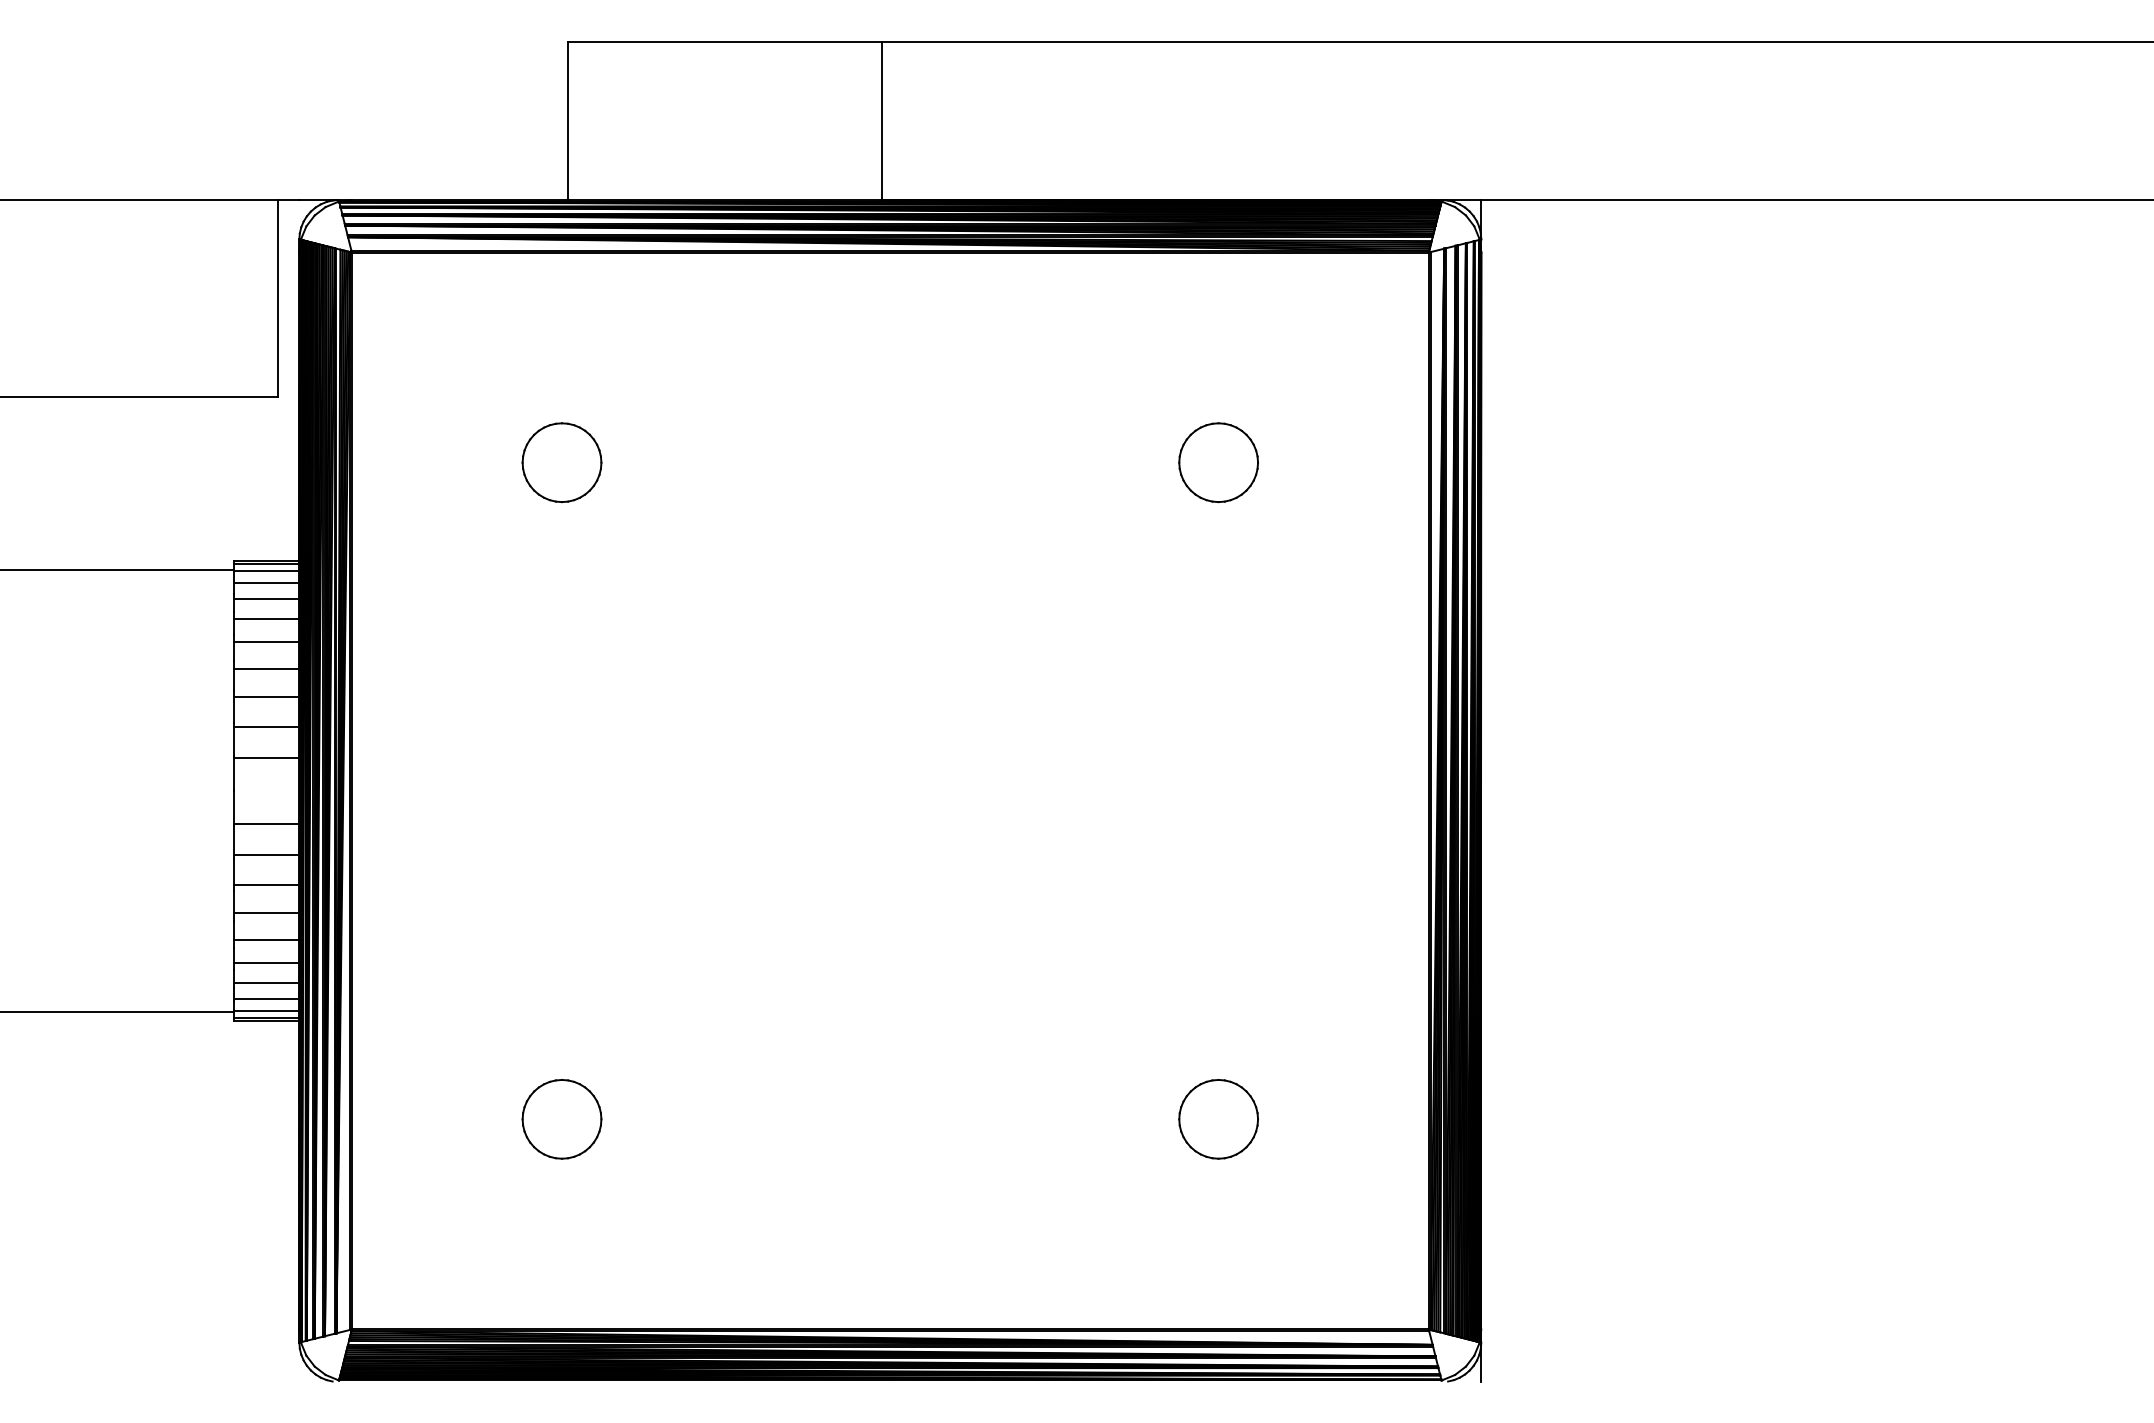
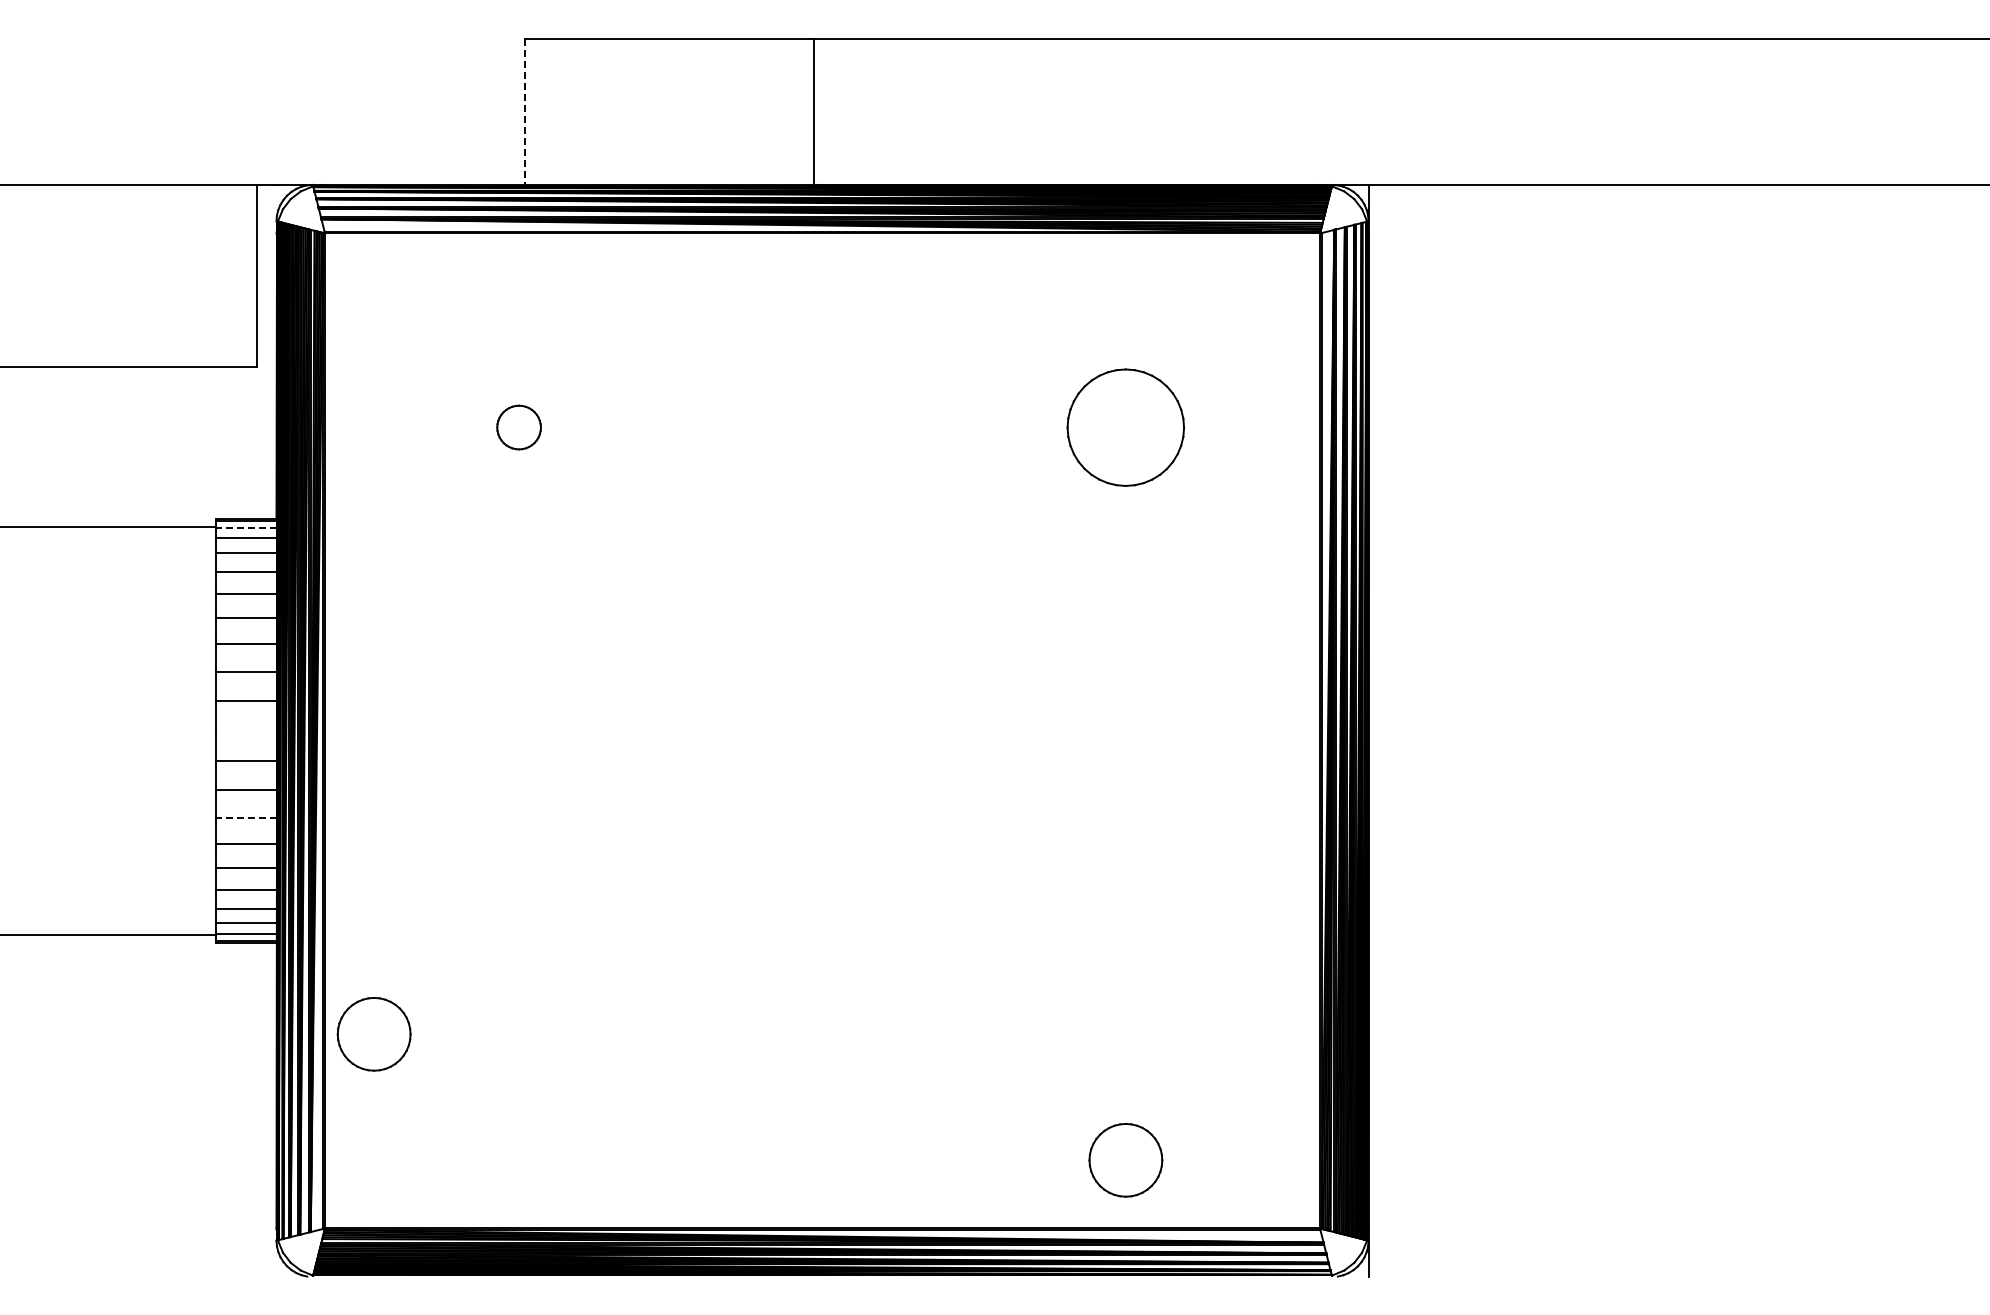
line: (567, 121) -> (524, 112), solid -> dashed
part: (561, 462) -> (518, 427), size x0.6
part: (1218, 462) -> (1125, 427), size x1.6
line: (265, 570) -> (245, 527), solid -> dashed
line: (265, 884) -> (245, 817), solid -> dashed
part: (561, 1119) -> (373, 1034), moved
part: (1218, 1119) -> (1125, 1160), moved

